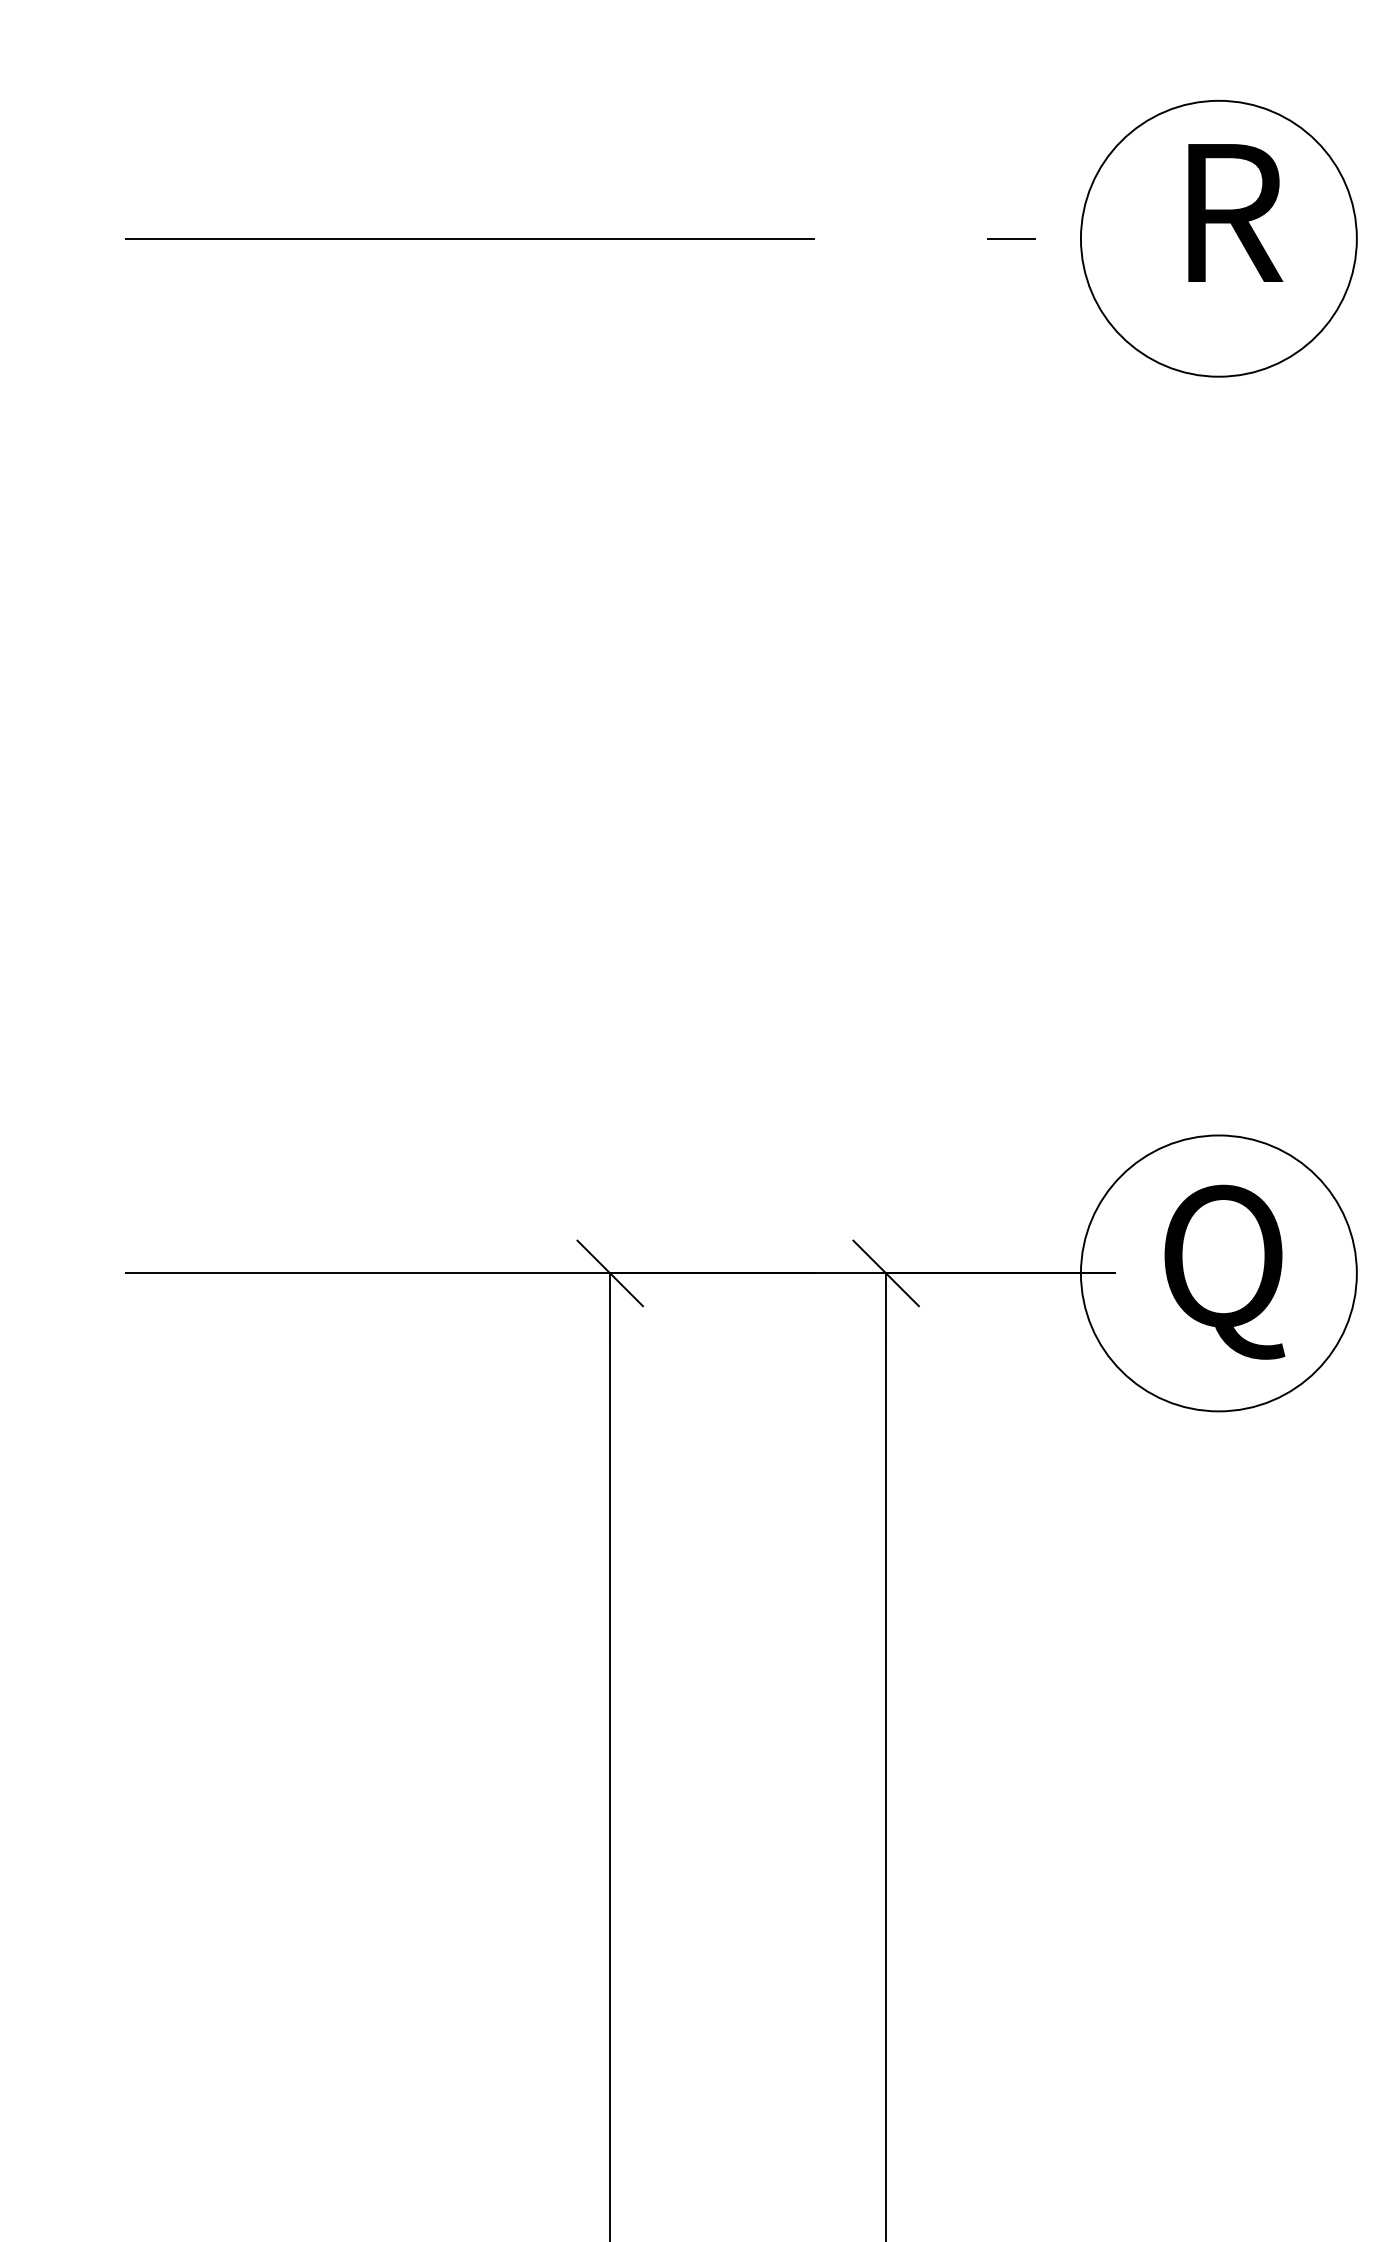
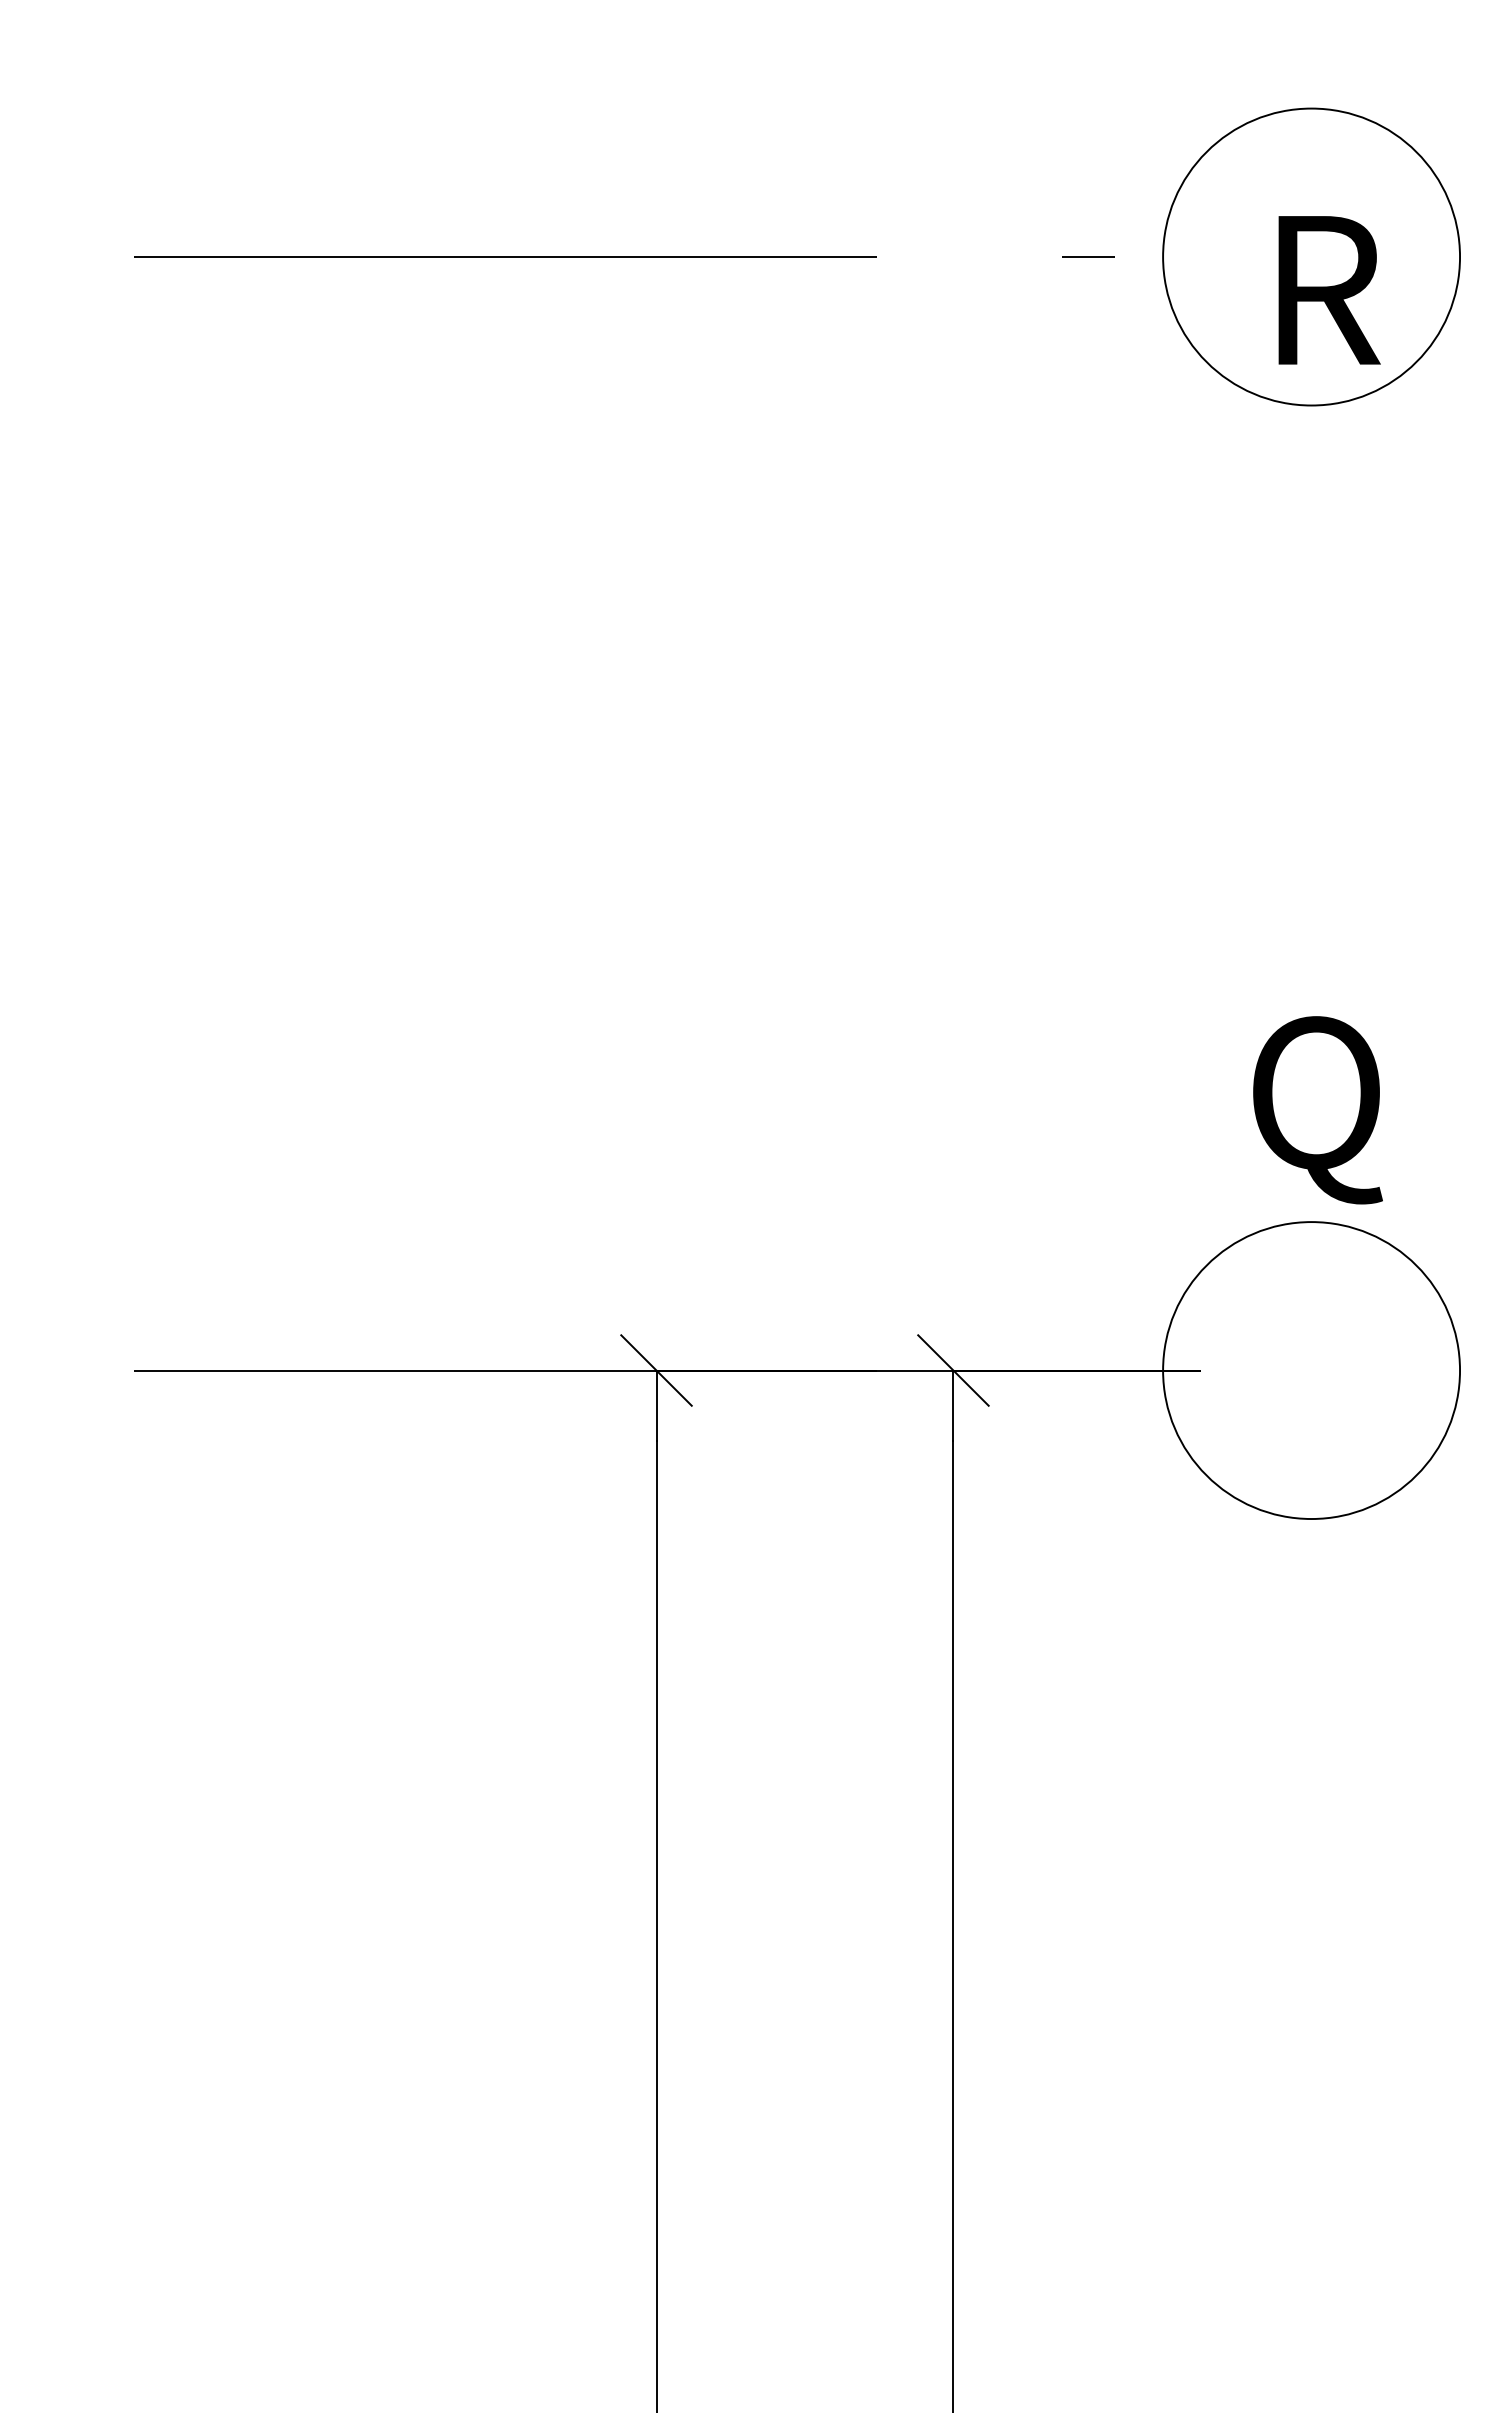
text: (1235, 213) -> (1329, 290), moved
text: (1224, 1272) -> (1317, 1110), moved

